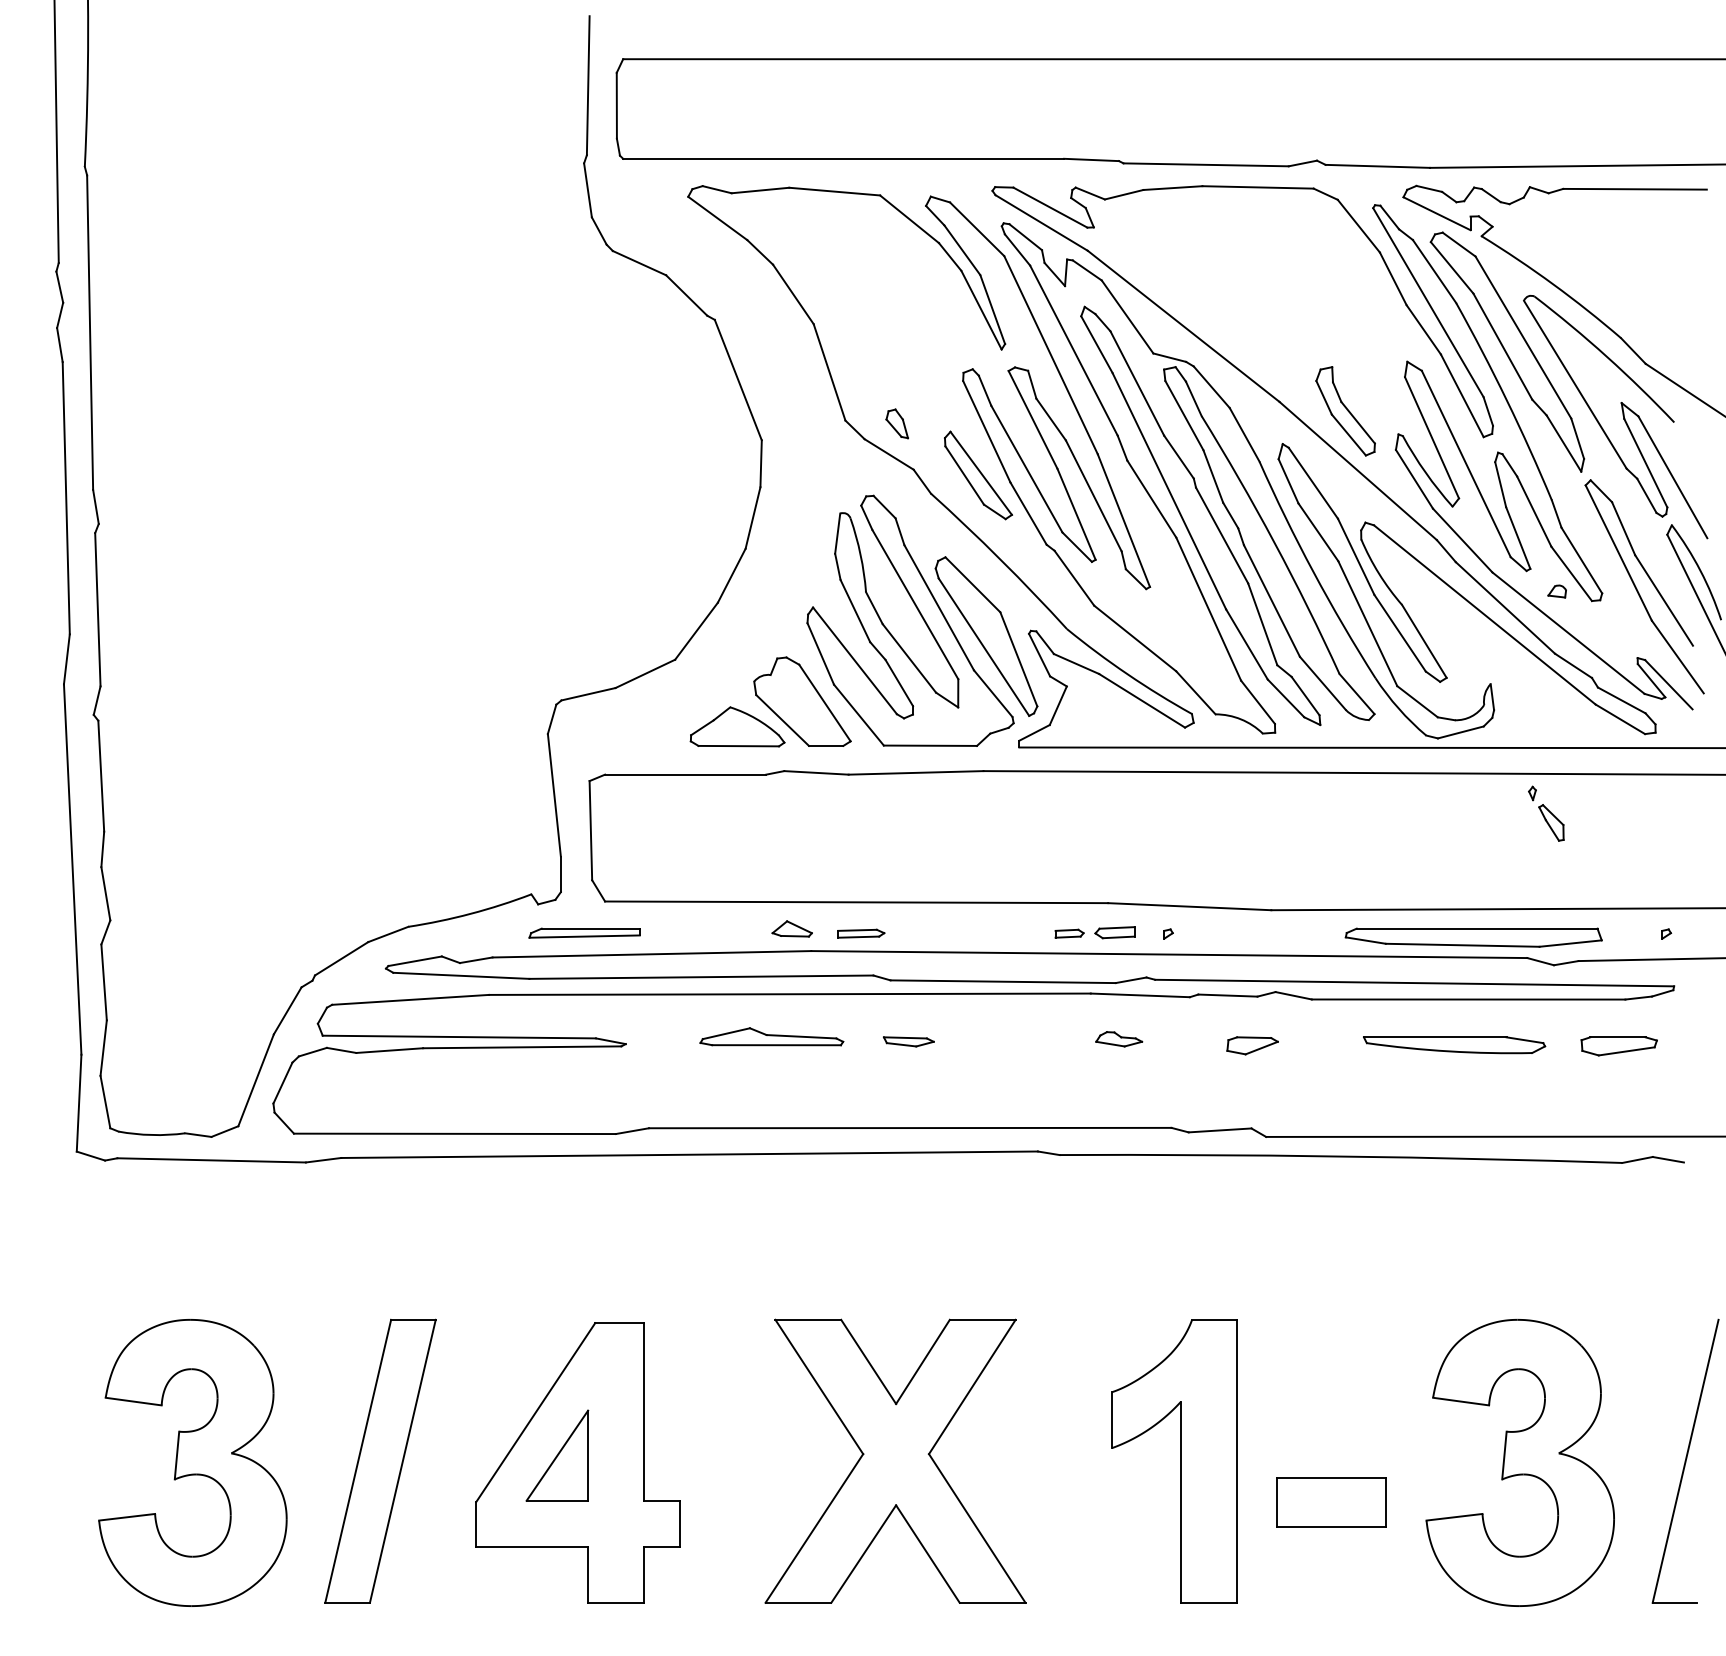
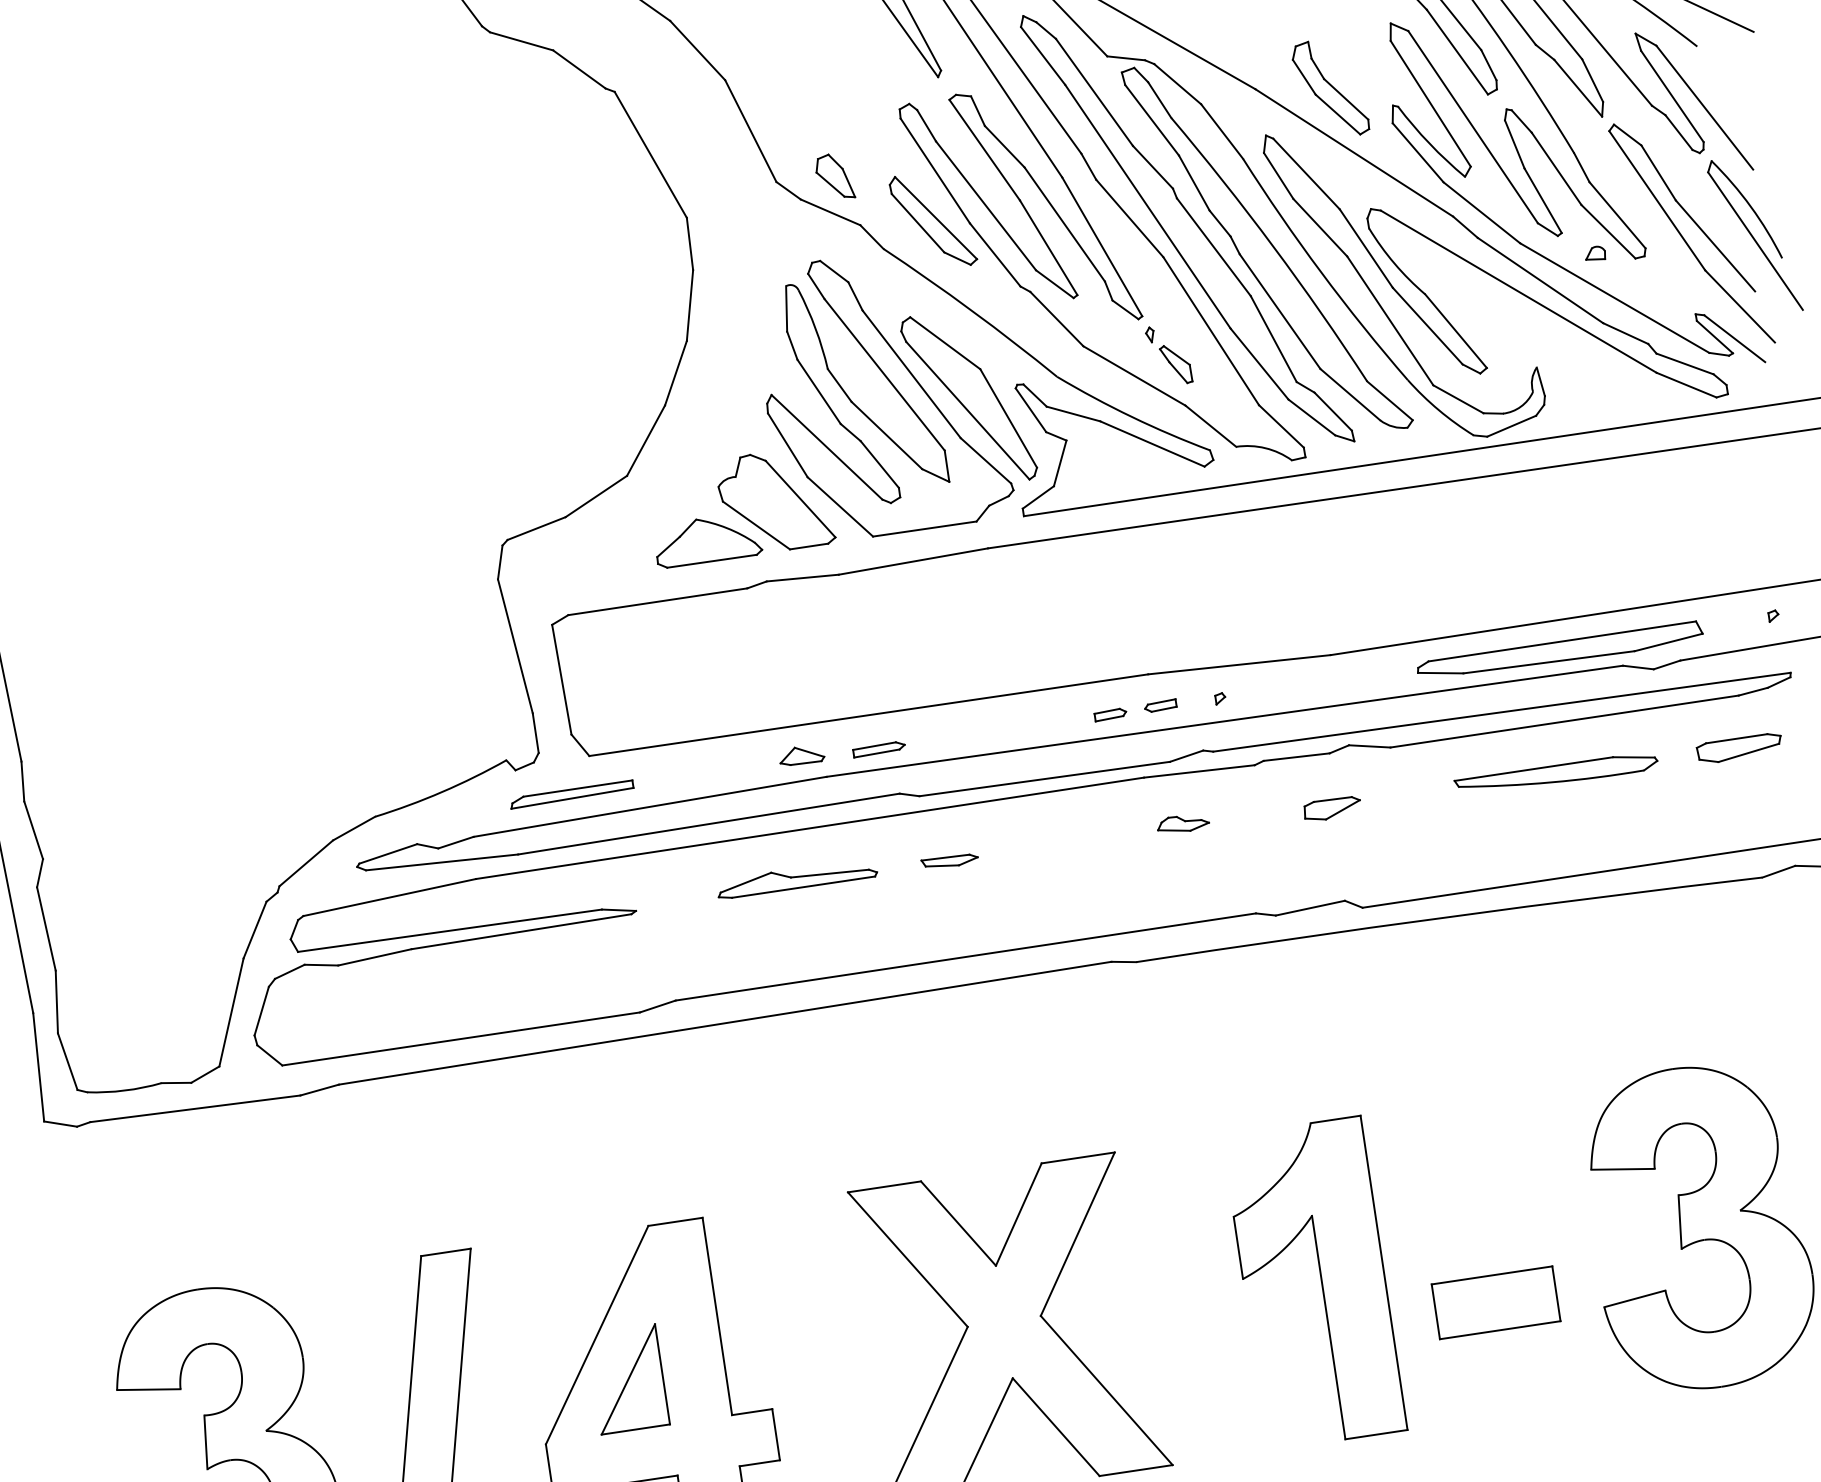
part: (896, 423) -> (833, 176), size x1.43
part: (1546, 813) -> (1169, 354), moved
part: (1114, 932) -> (1160, 705), size x0.71

